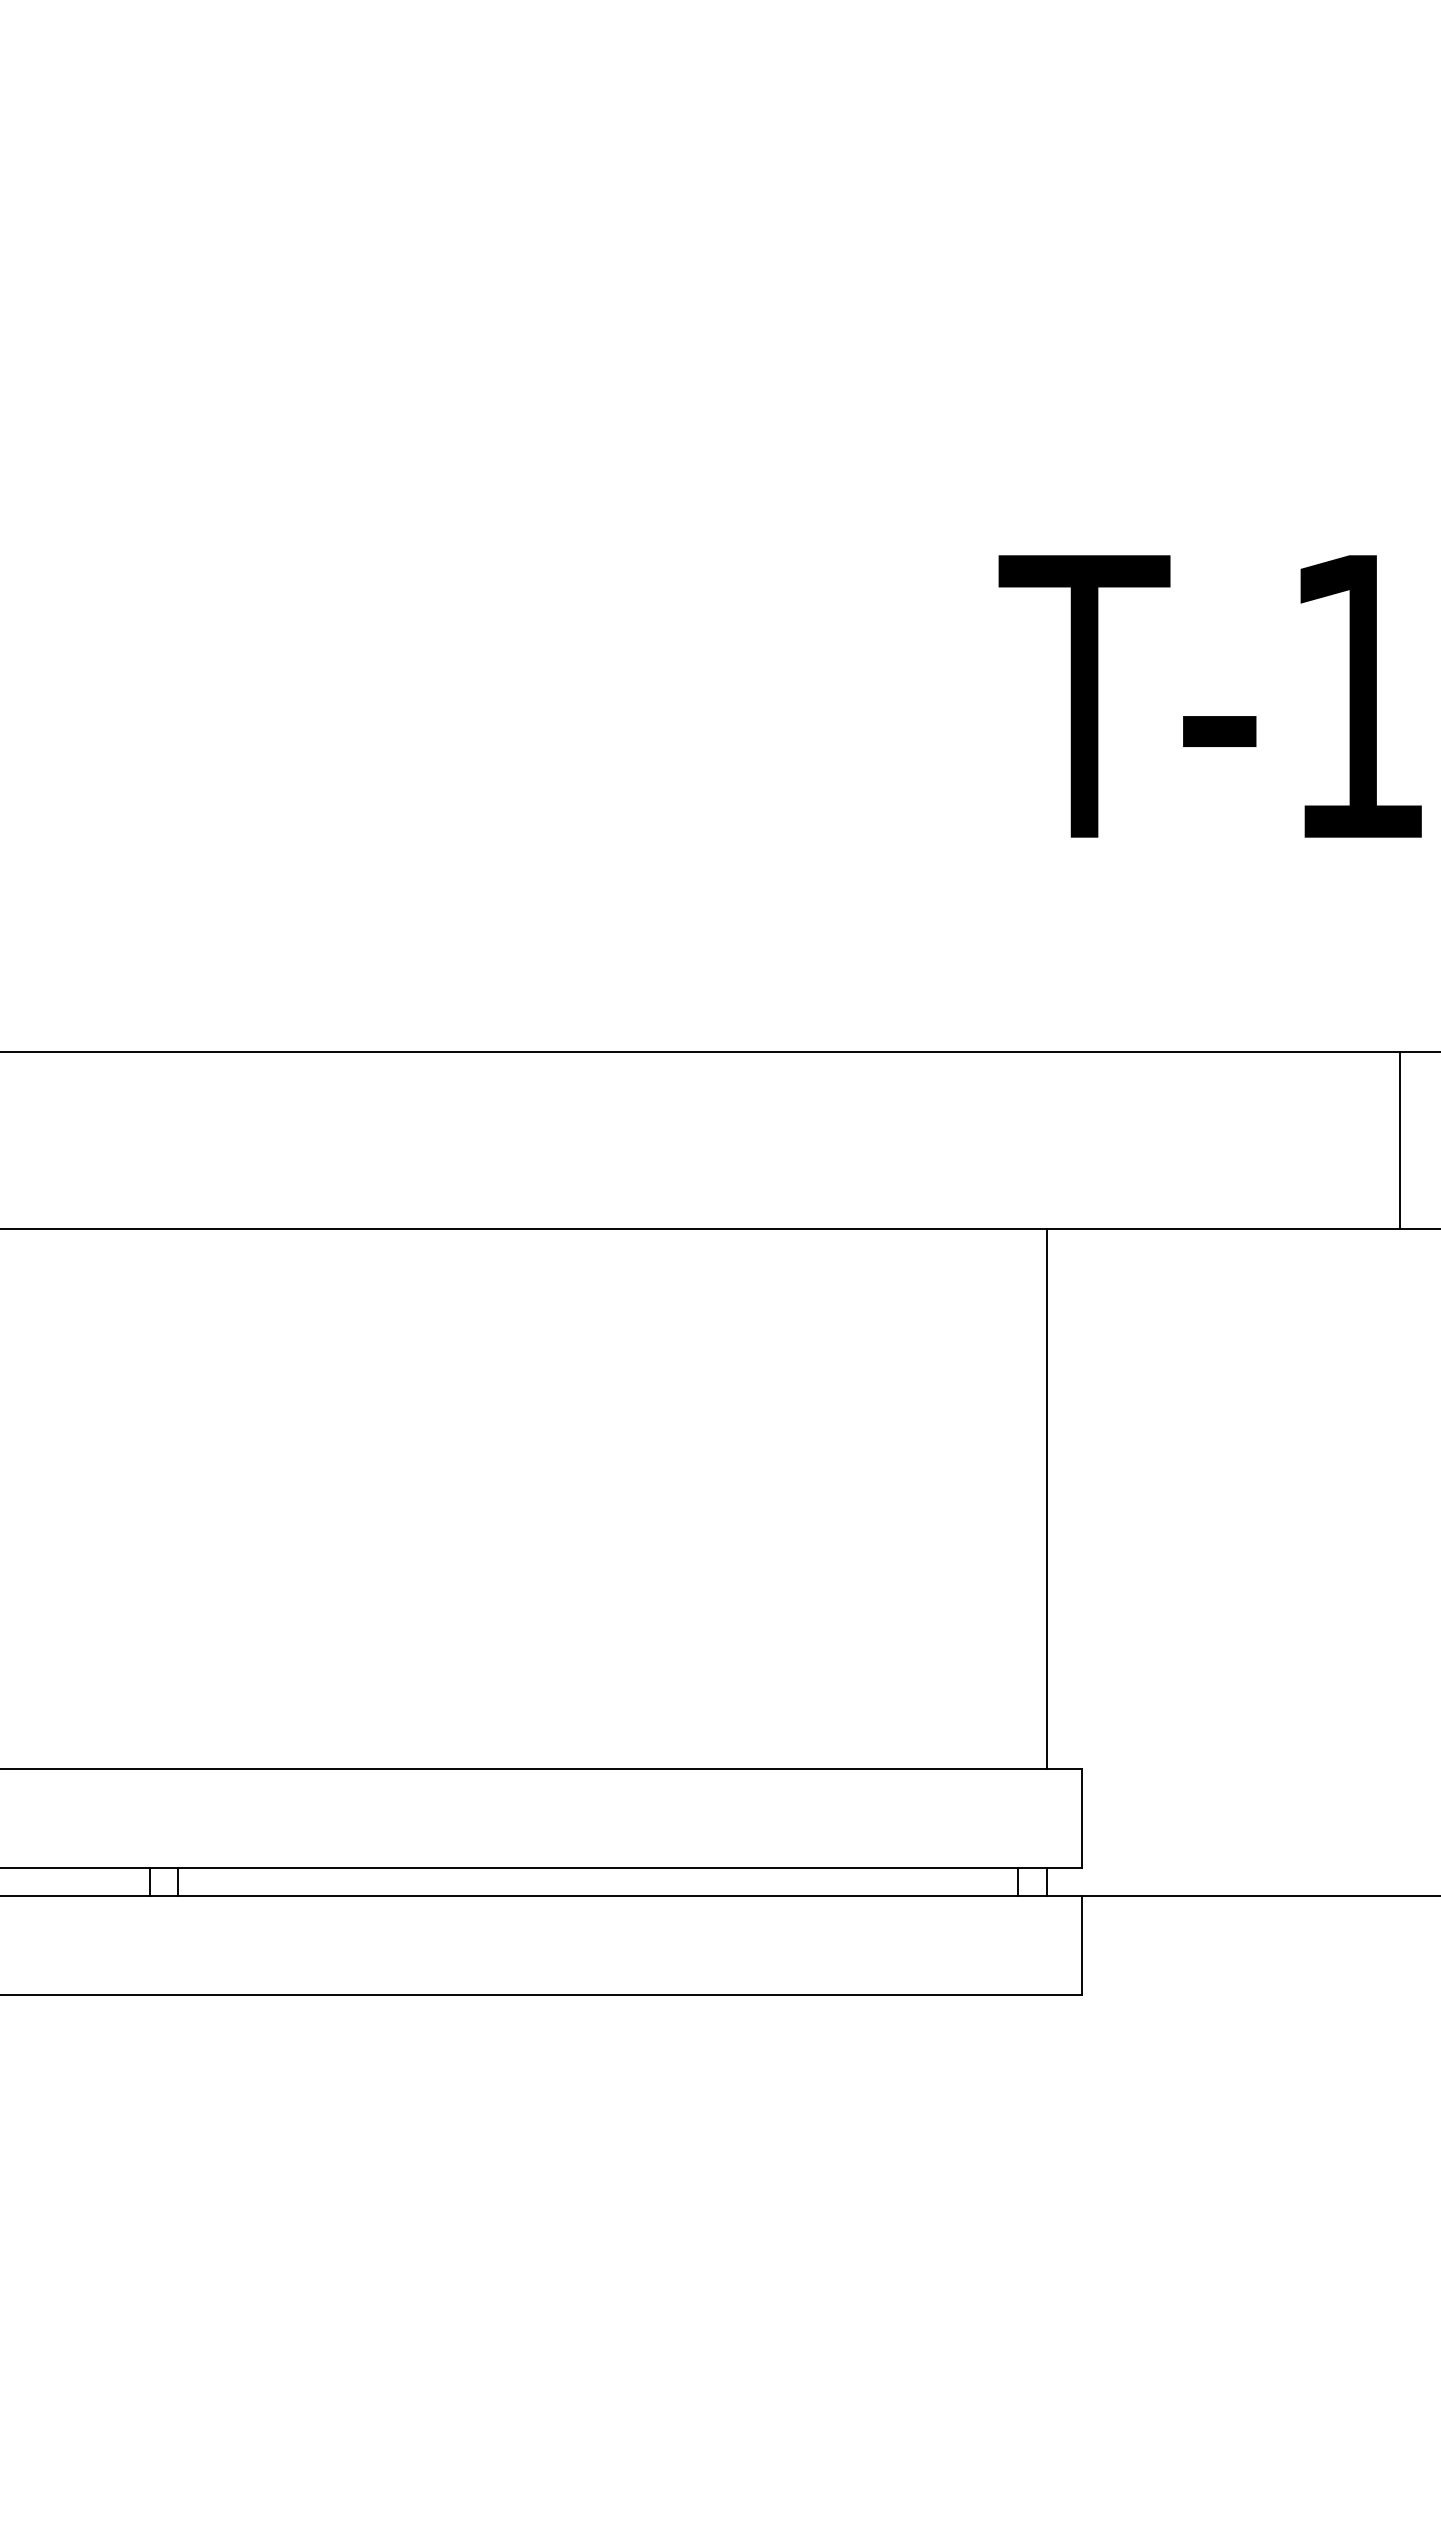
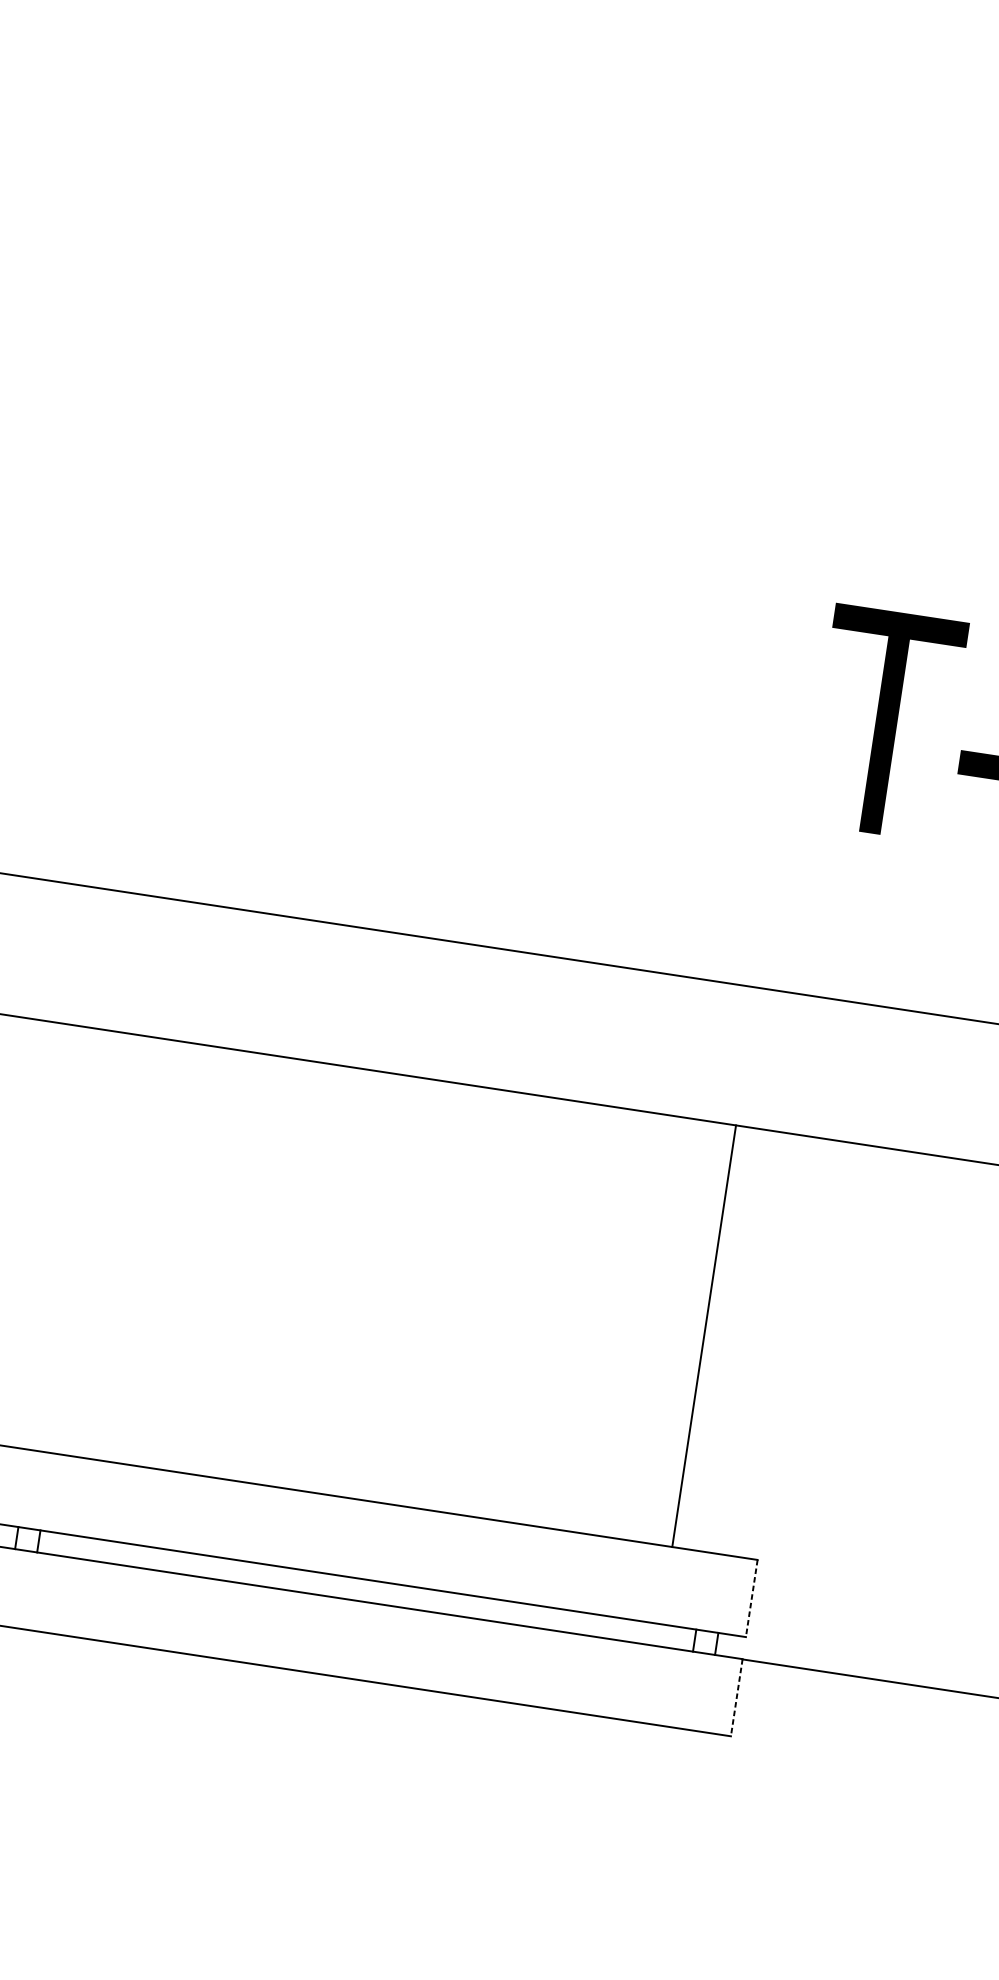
line: (1046, 1498) -> (704, 1336), moved
line: (1081, 1818) -> (751, 1598), solid -> dashed
line: (1081, 1945) -> (736, 1697), solid -> dashed

